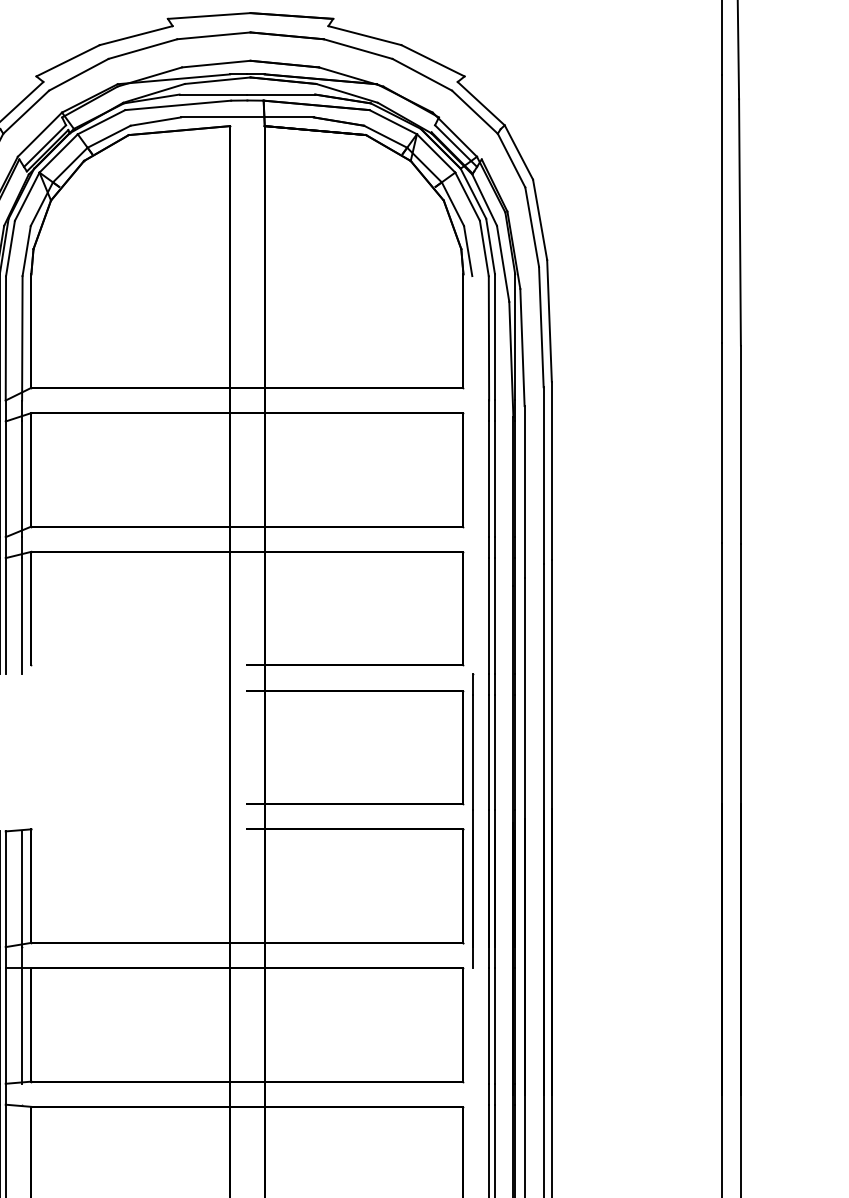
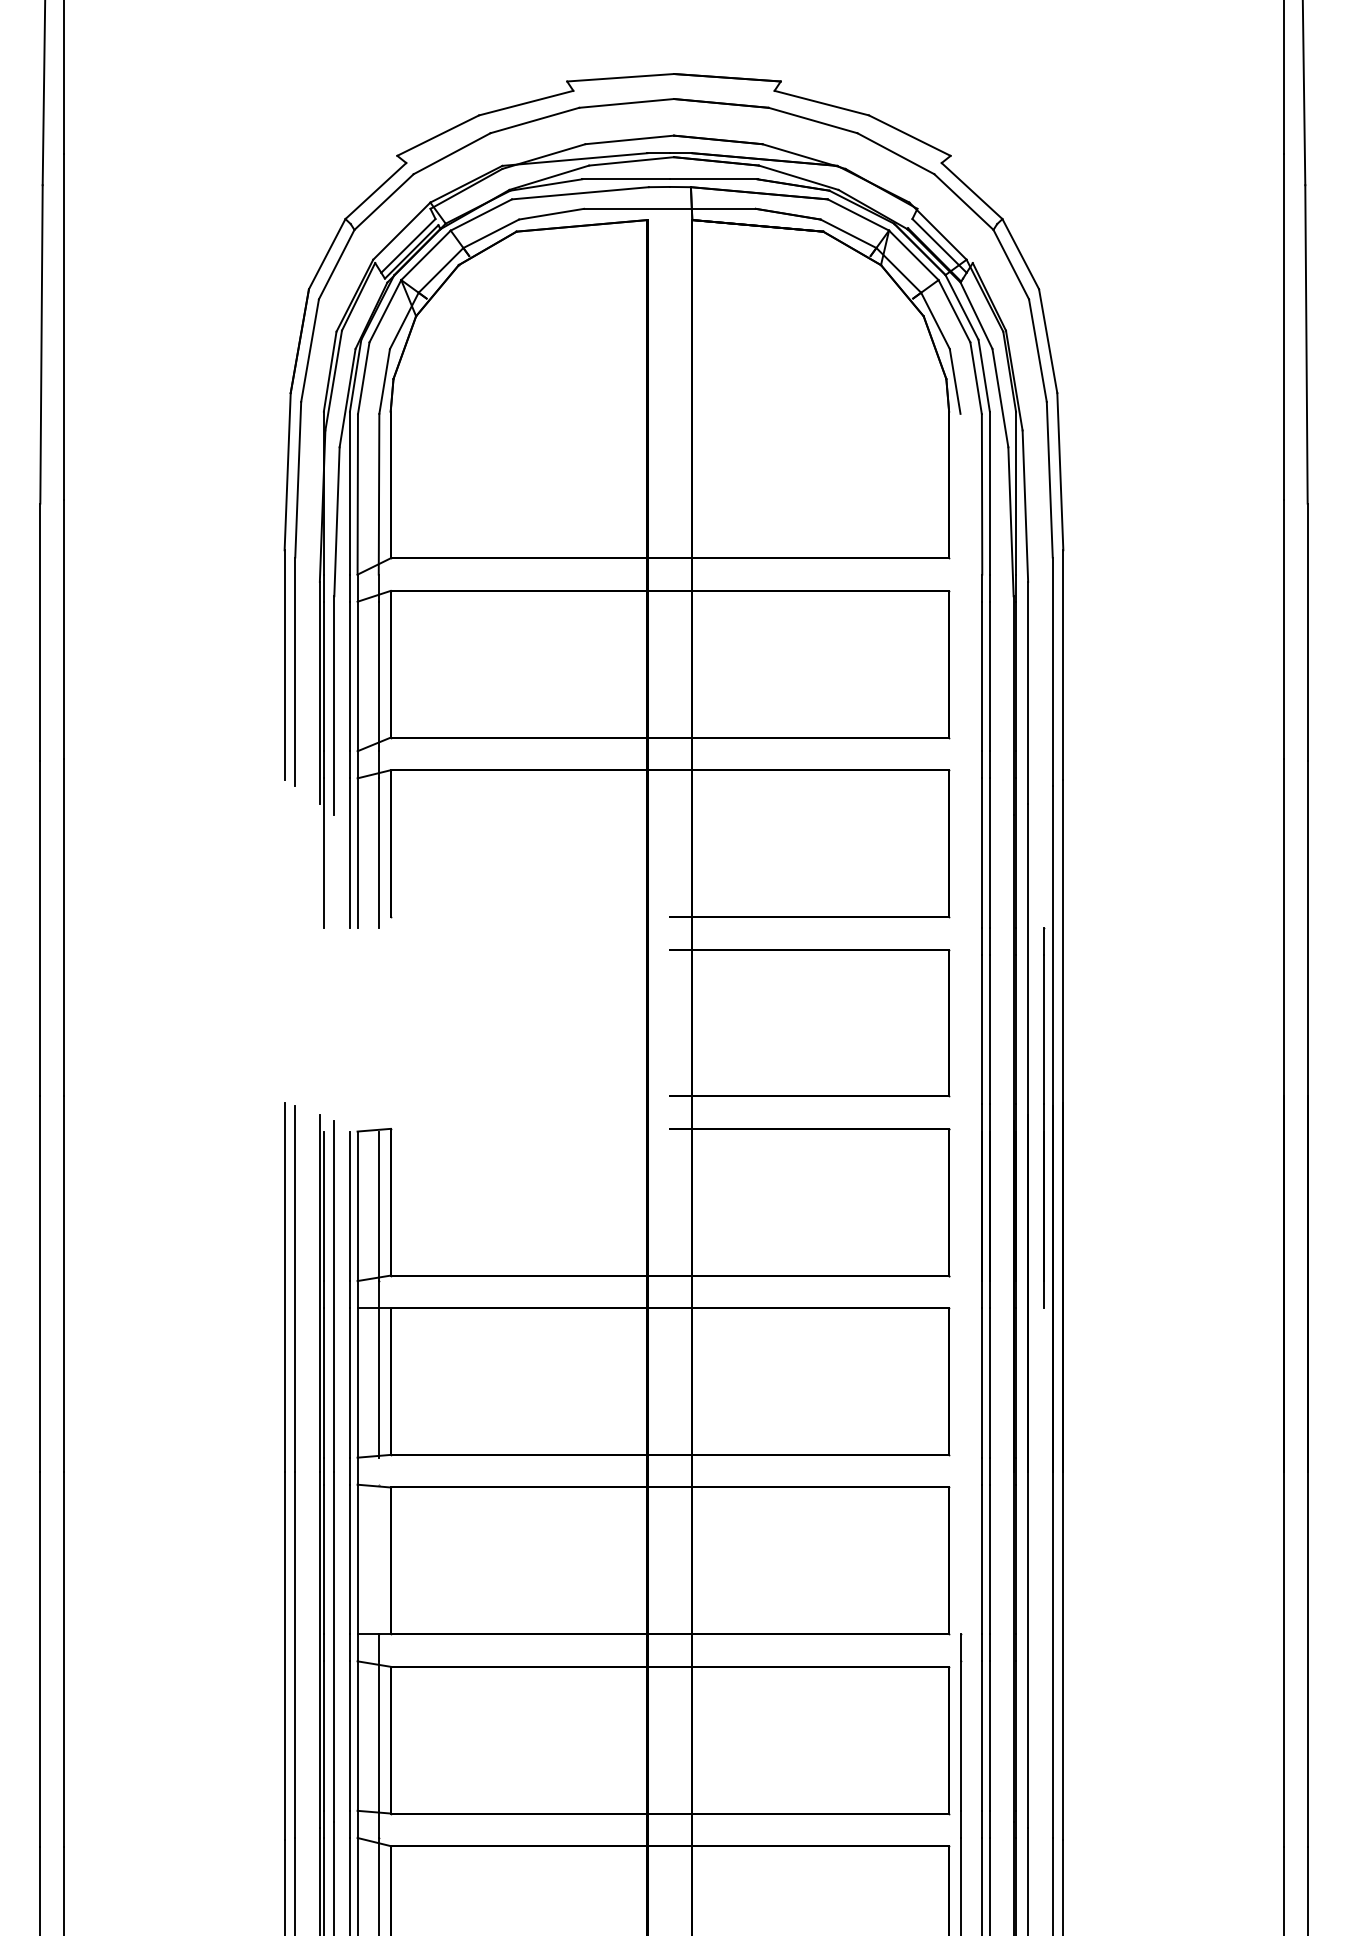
line: (473, 820) -> (1044, 1117), moved

